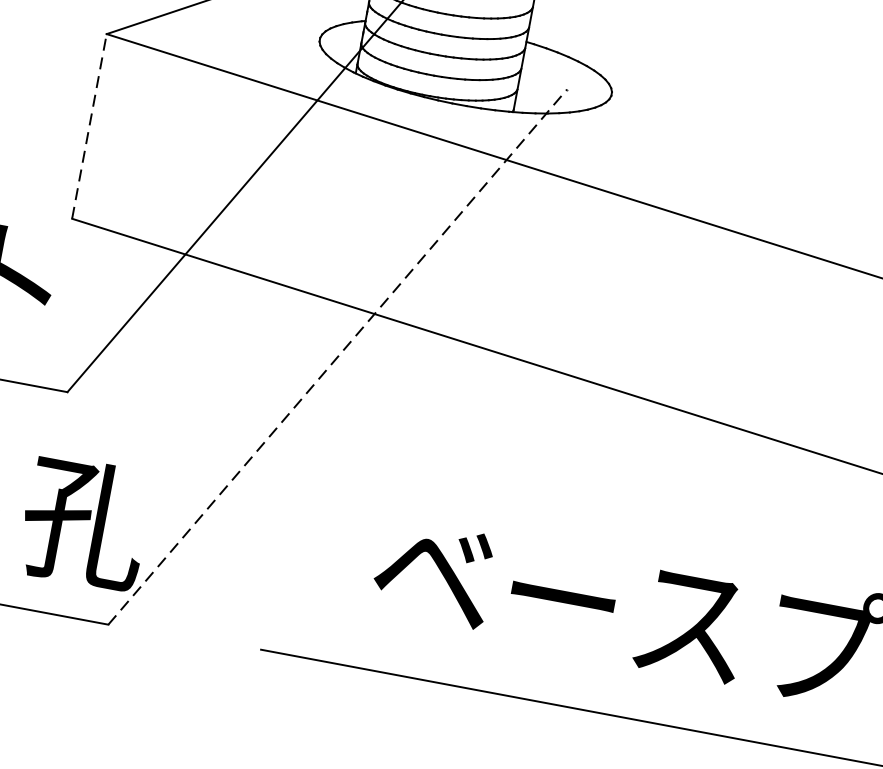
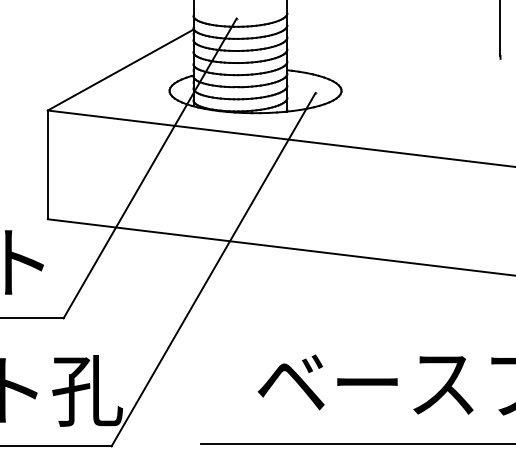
line: (89, 125) -> (47, 164), dashed -> solid
line: (337, 356) -> (213, 269), dashed -> solid

